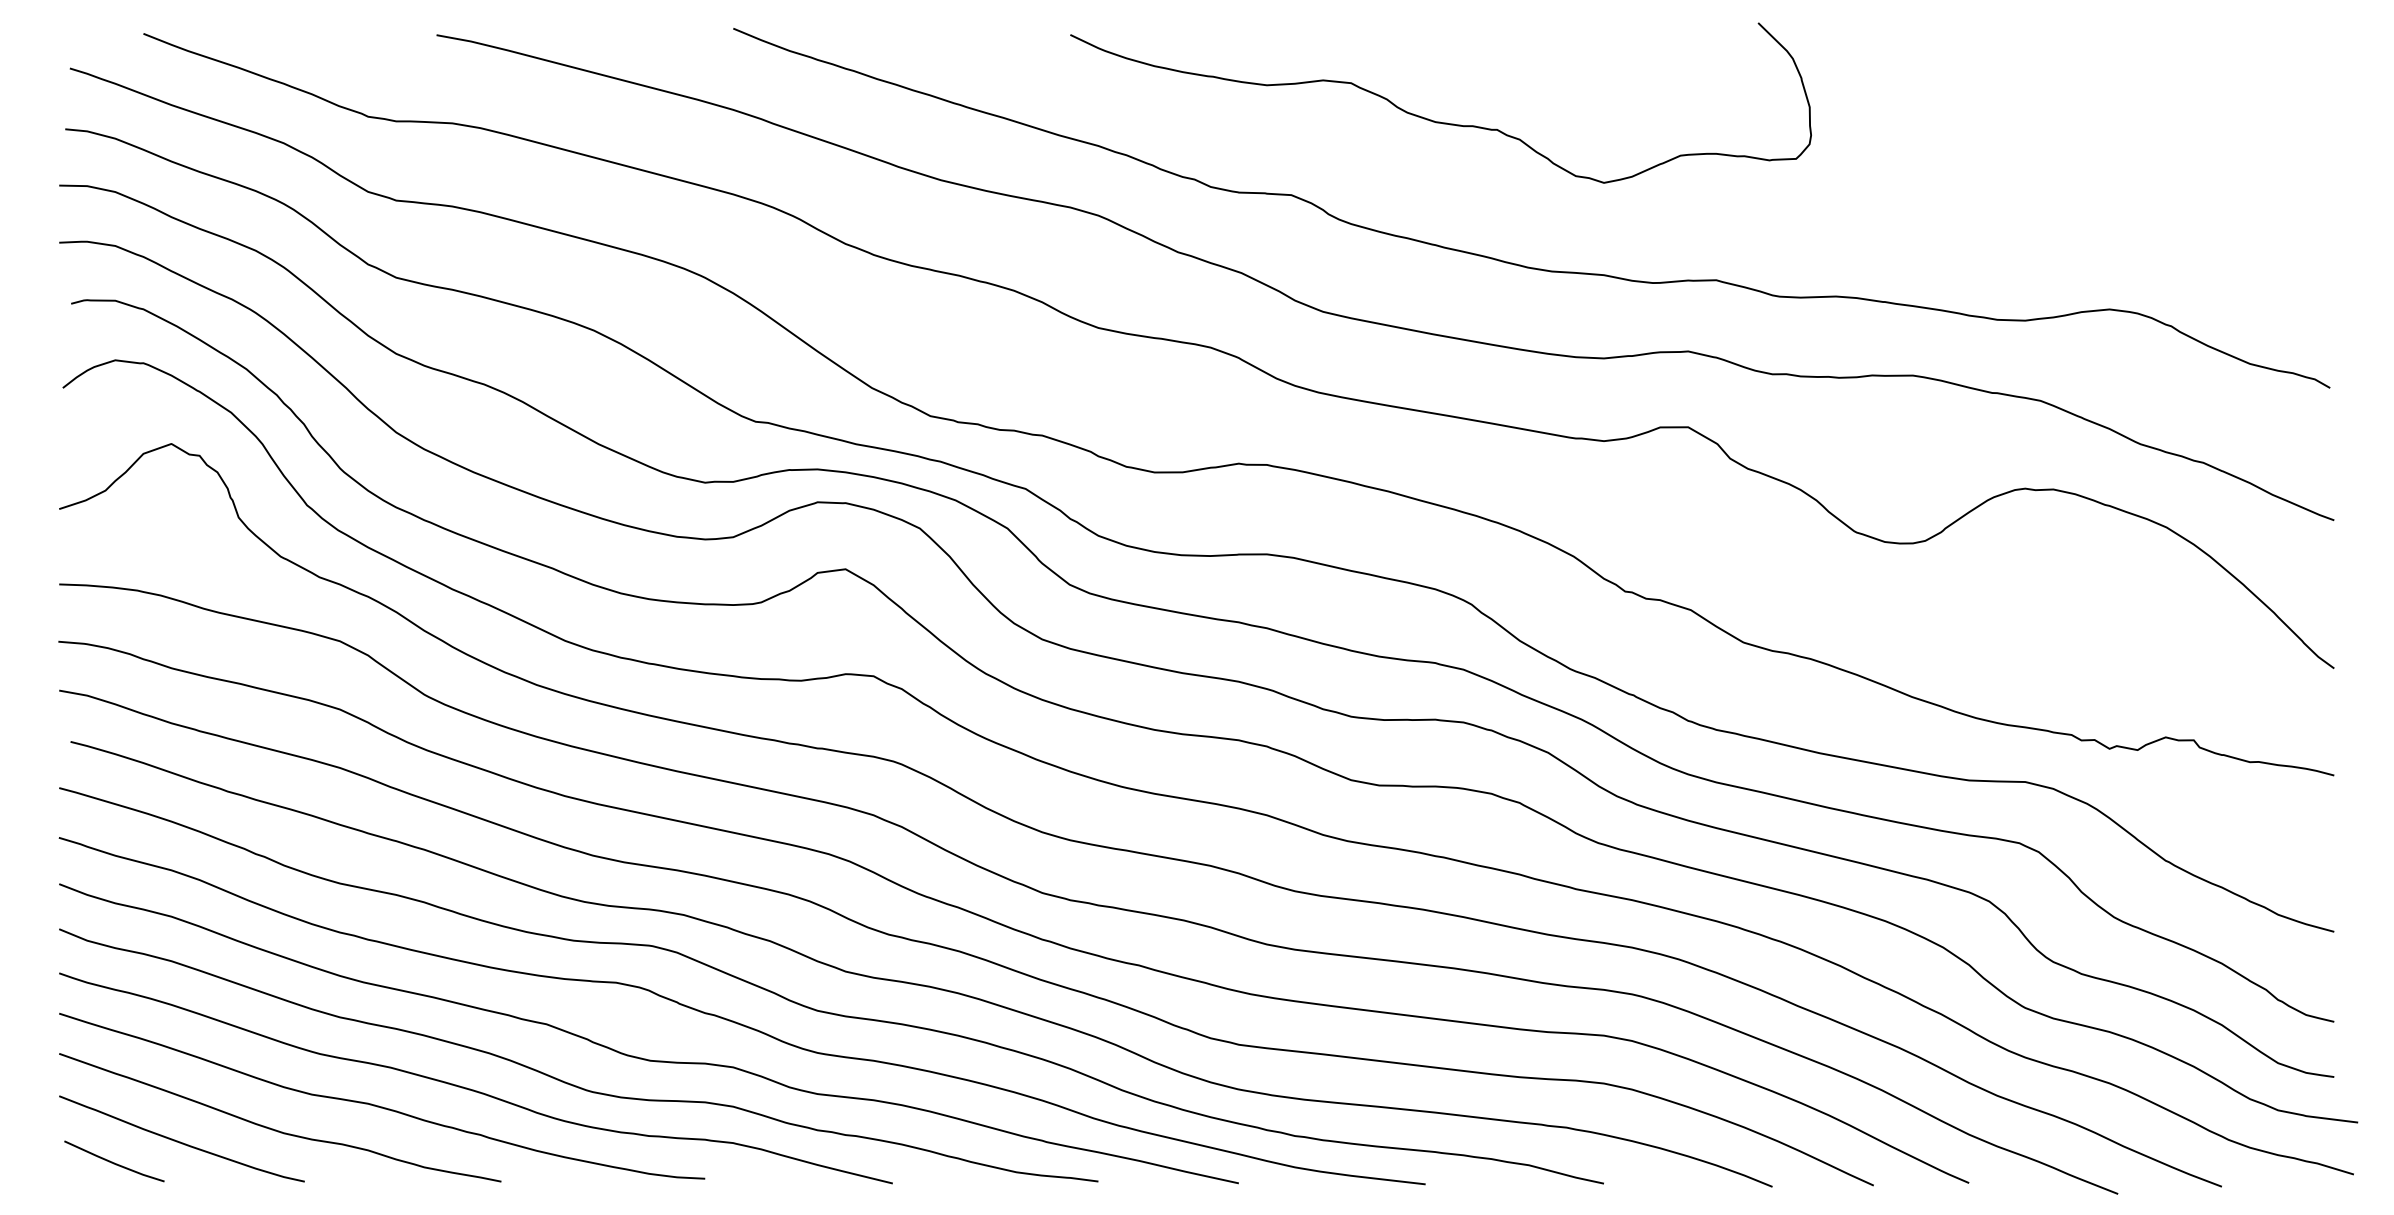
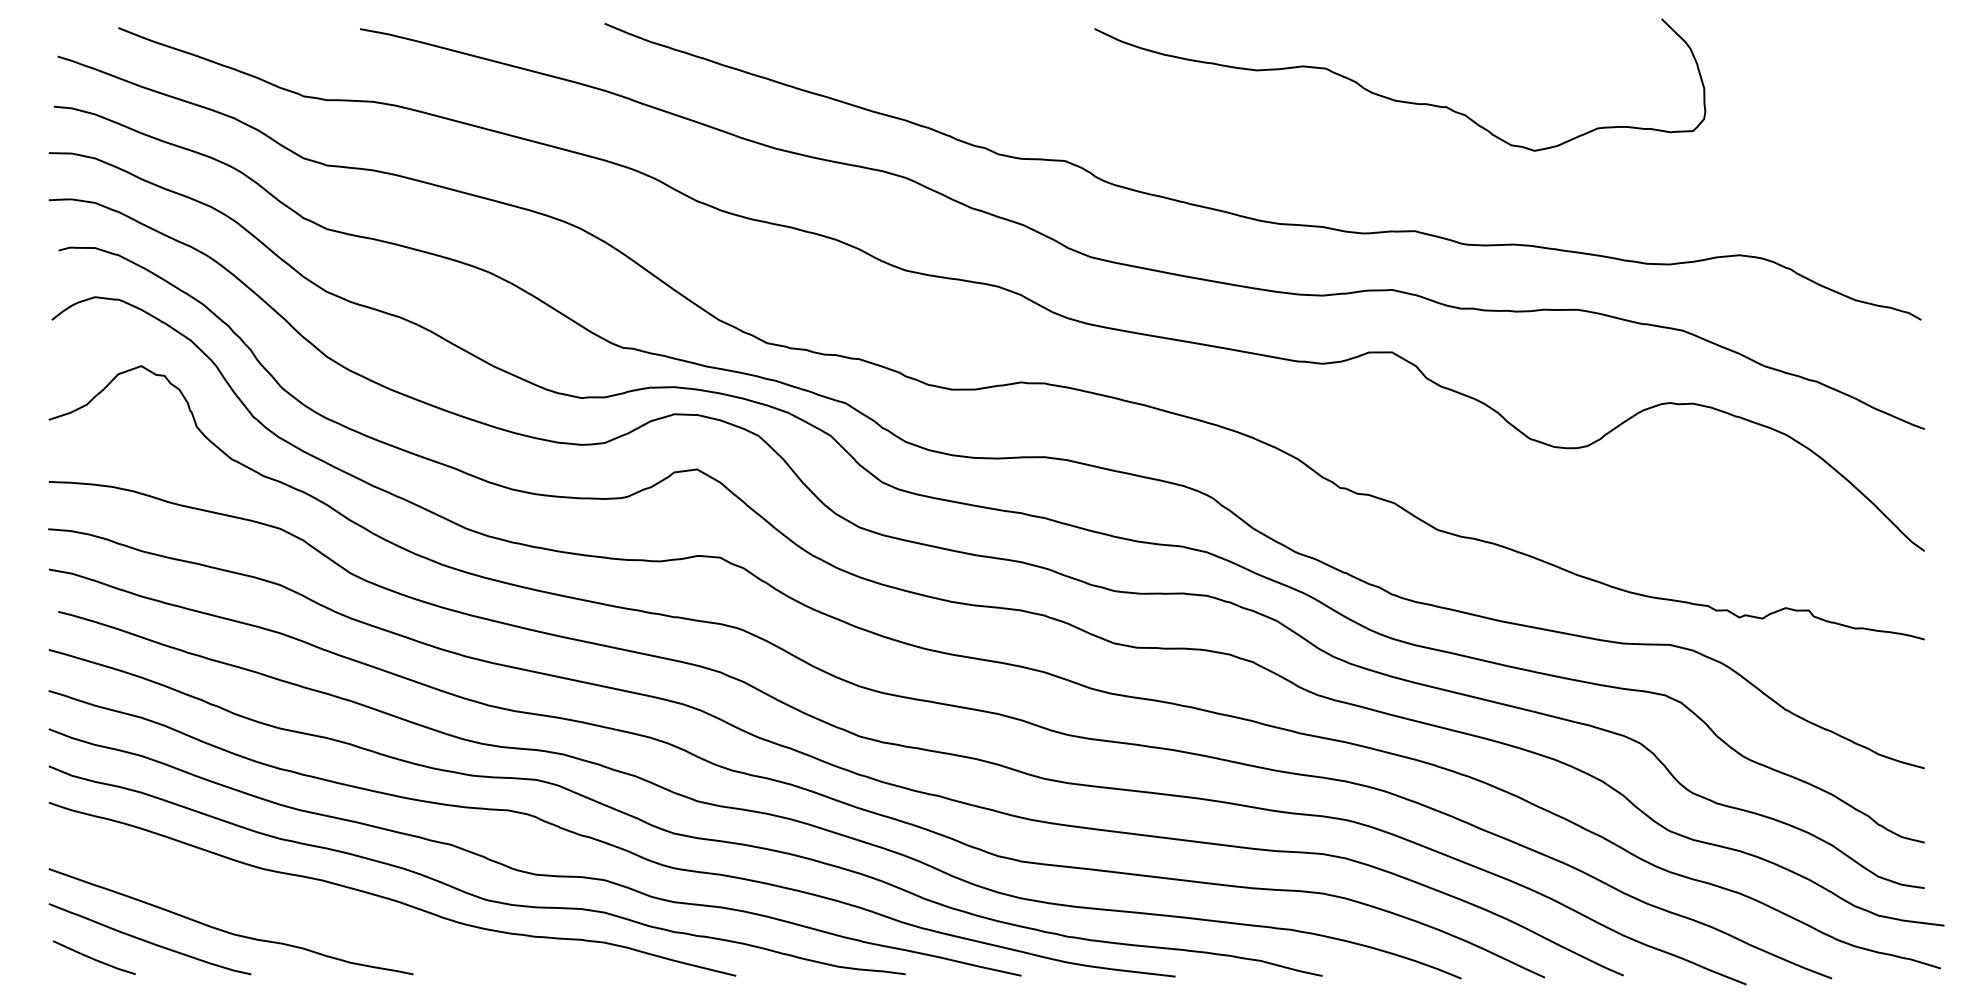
curve: (1435, 120) -> (1395, 99), moved
curve: (378, 1105) -> (312, 911), removed

